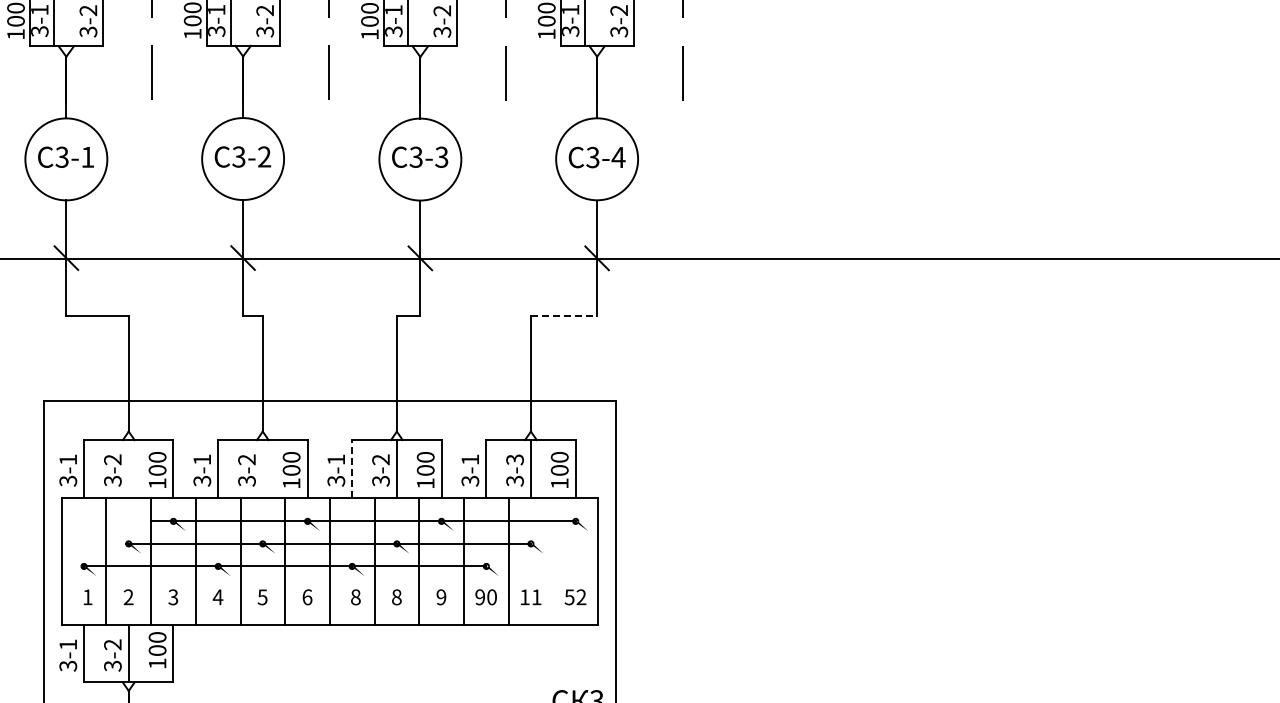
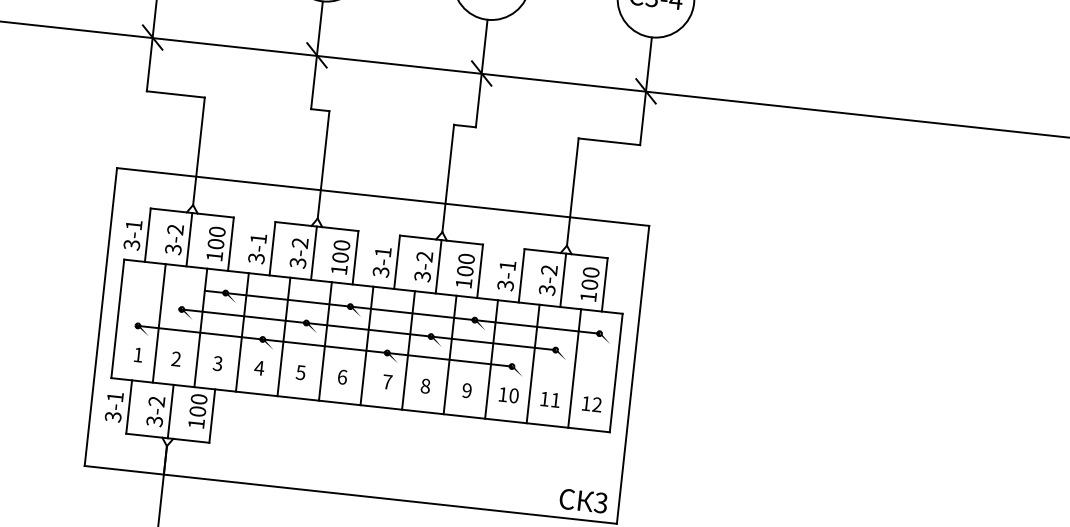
line: (564, 316) -> (609, 142), dashed -> solid
text: (514, 459) -> (548, 269), 3-3 -> 3-2
line: (128, 468) -> (189, 239), added
line: (262, 468) -> (313, 252), added
line: (352, 468) -> (397, 261), dashed -> solid
line: (553, 561) -> (574, 368), added
text: (355, 597) -> (387, 382), 8 -> 7
text: (479, 597) -> (502, 394), 90 -> 10
text: (569, 597) -> (586, 403), 52 -> 12

